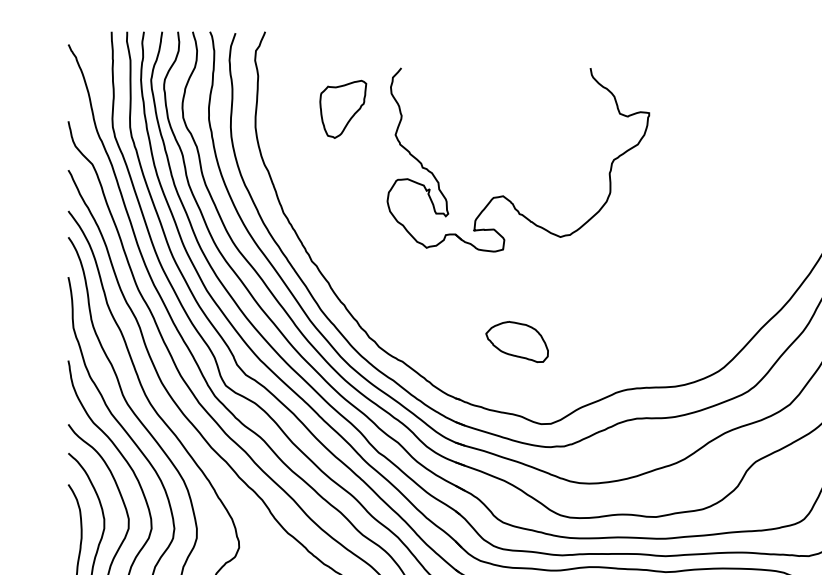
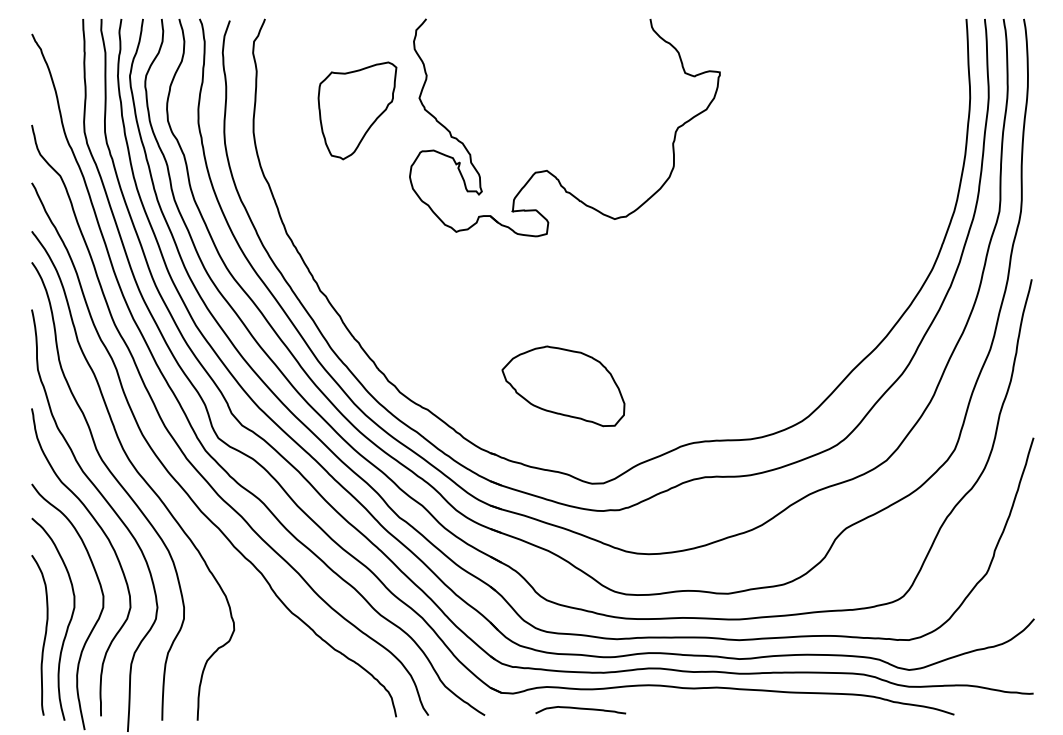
part: (343, 109) -> (357, 110), size x1.43
part: (504, 196) -> (548, 170), moved
part: (517, 342) -> (563, 386), size x1.67

